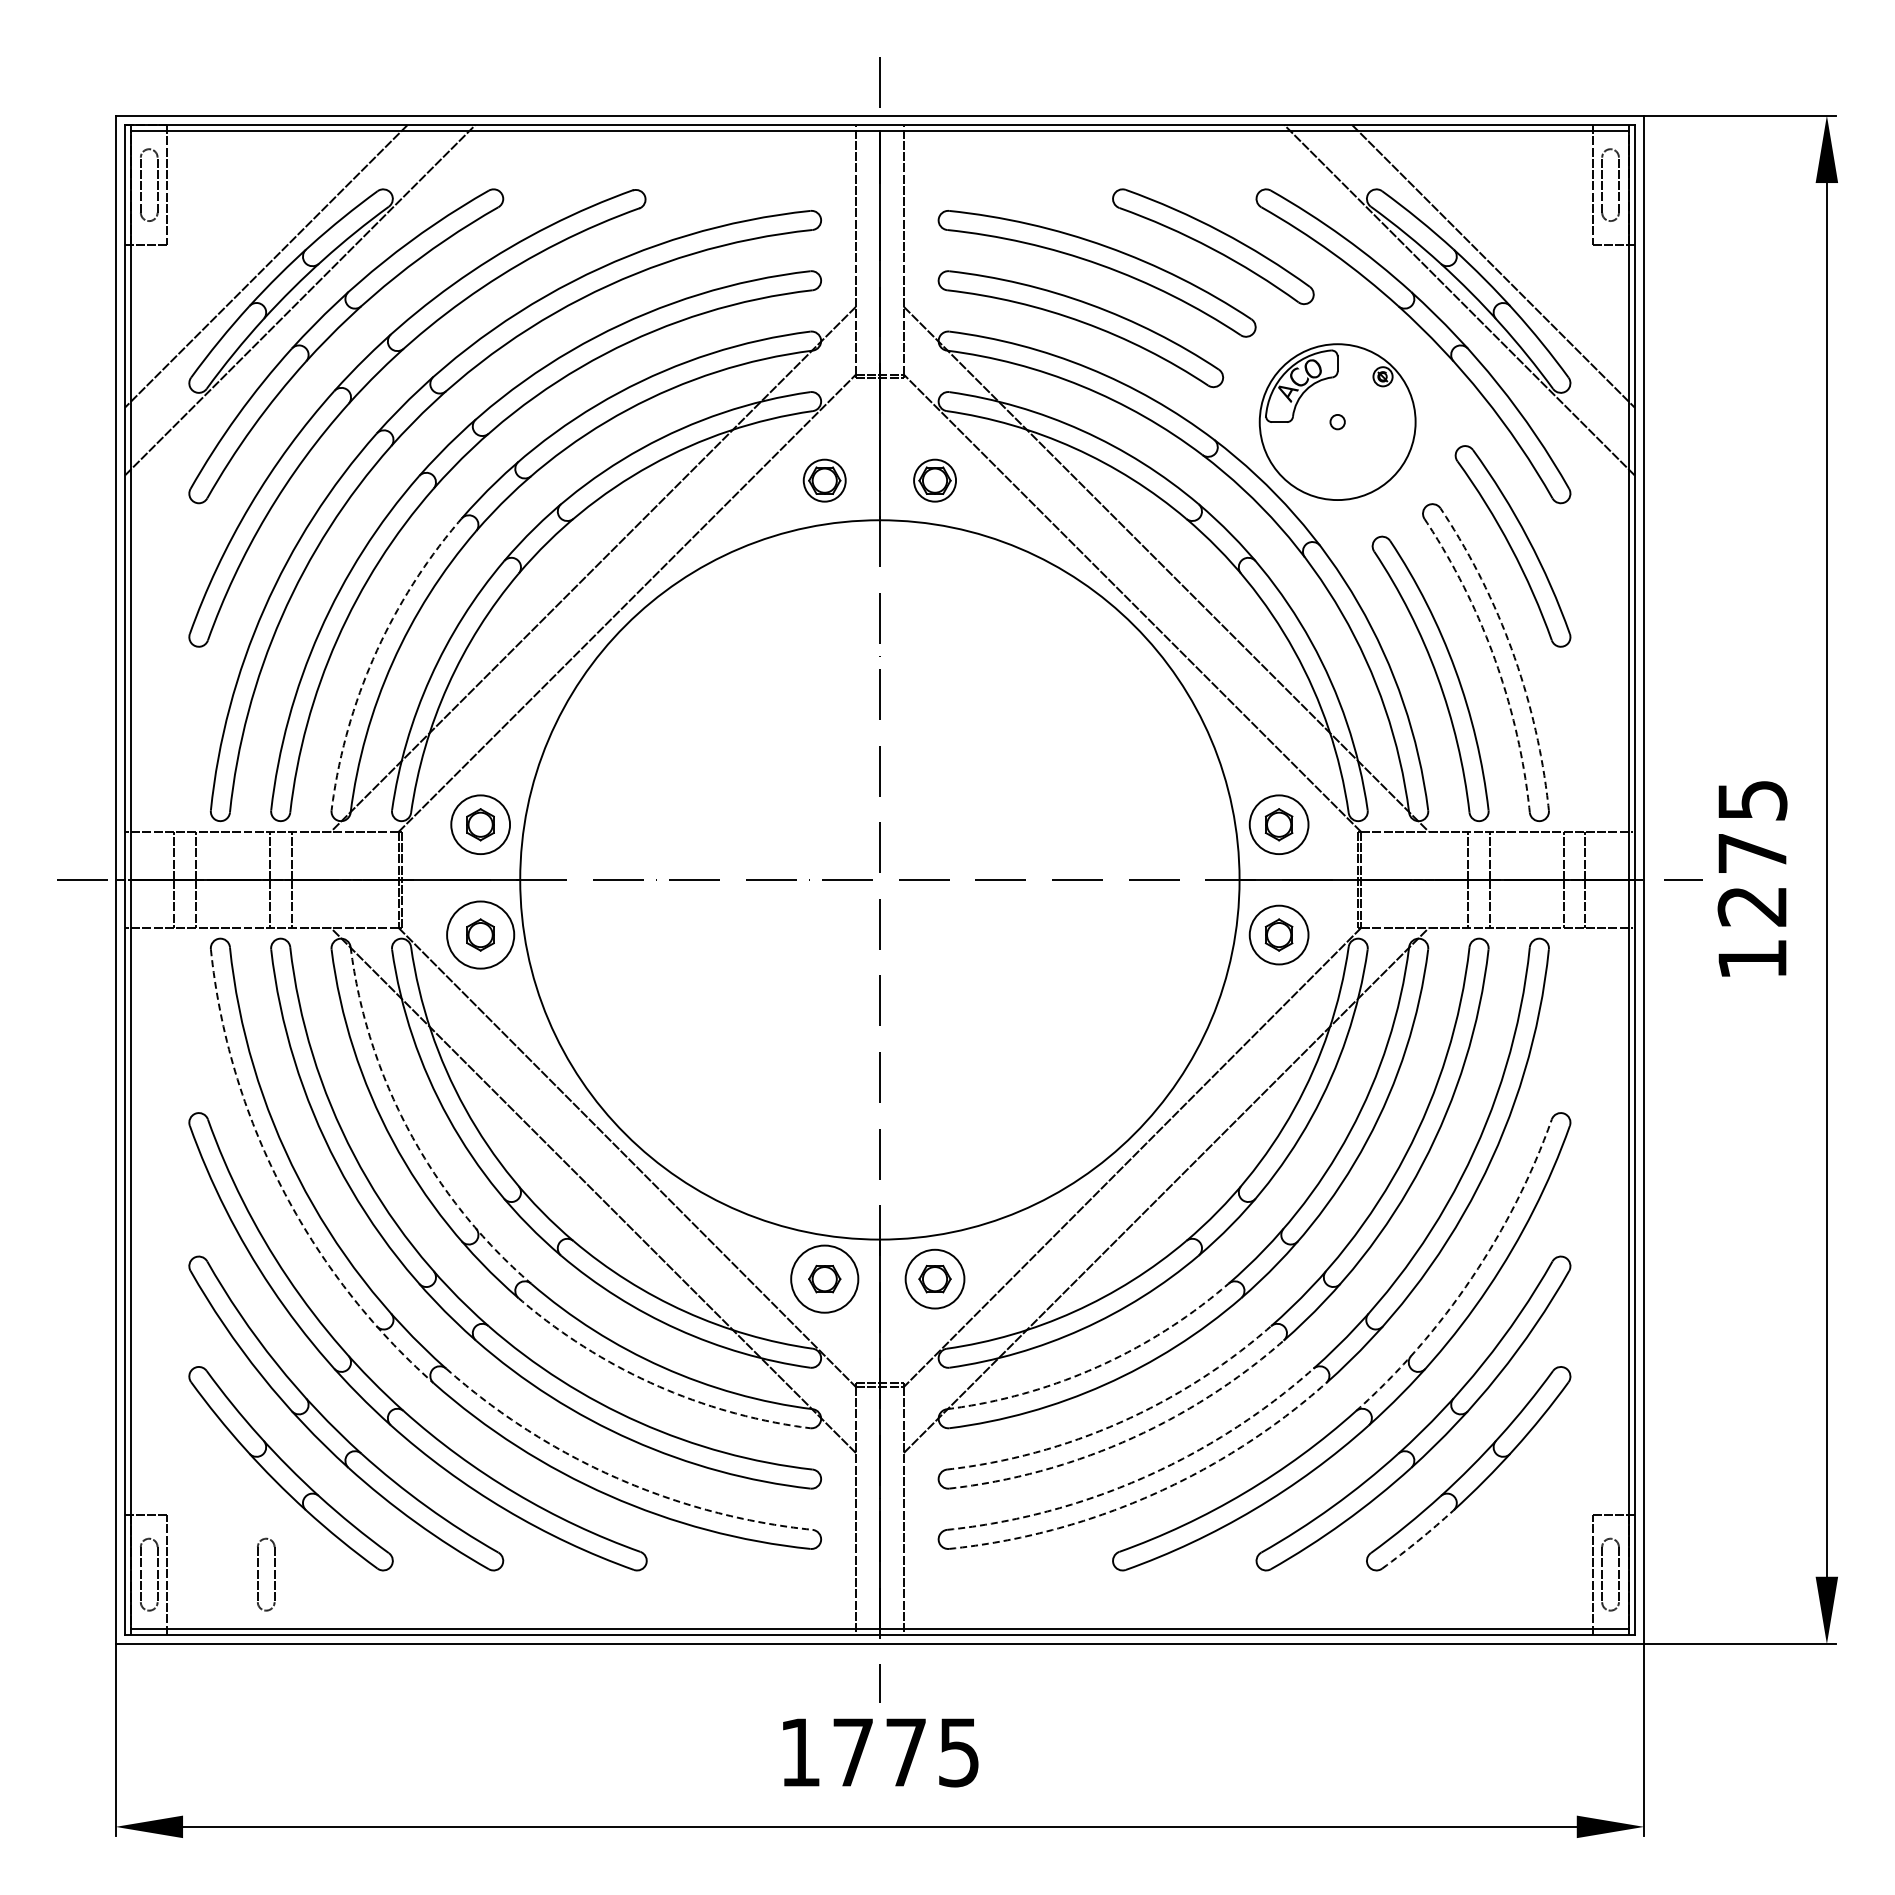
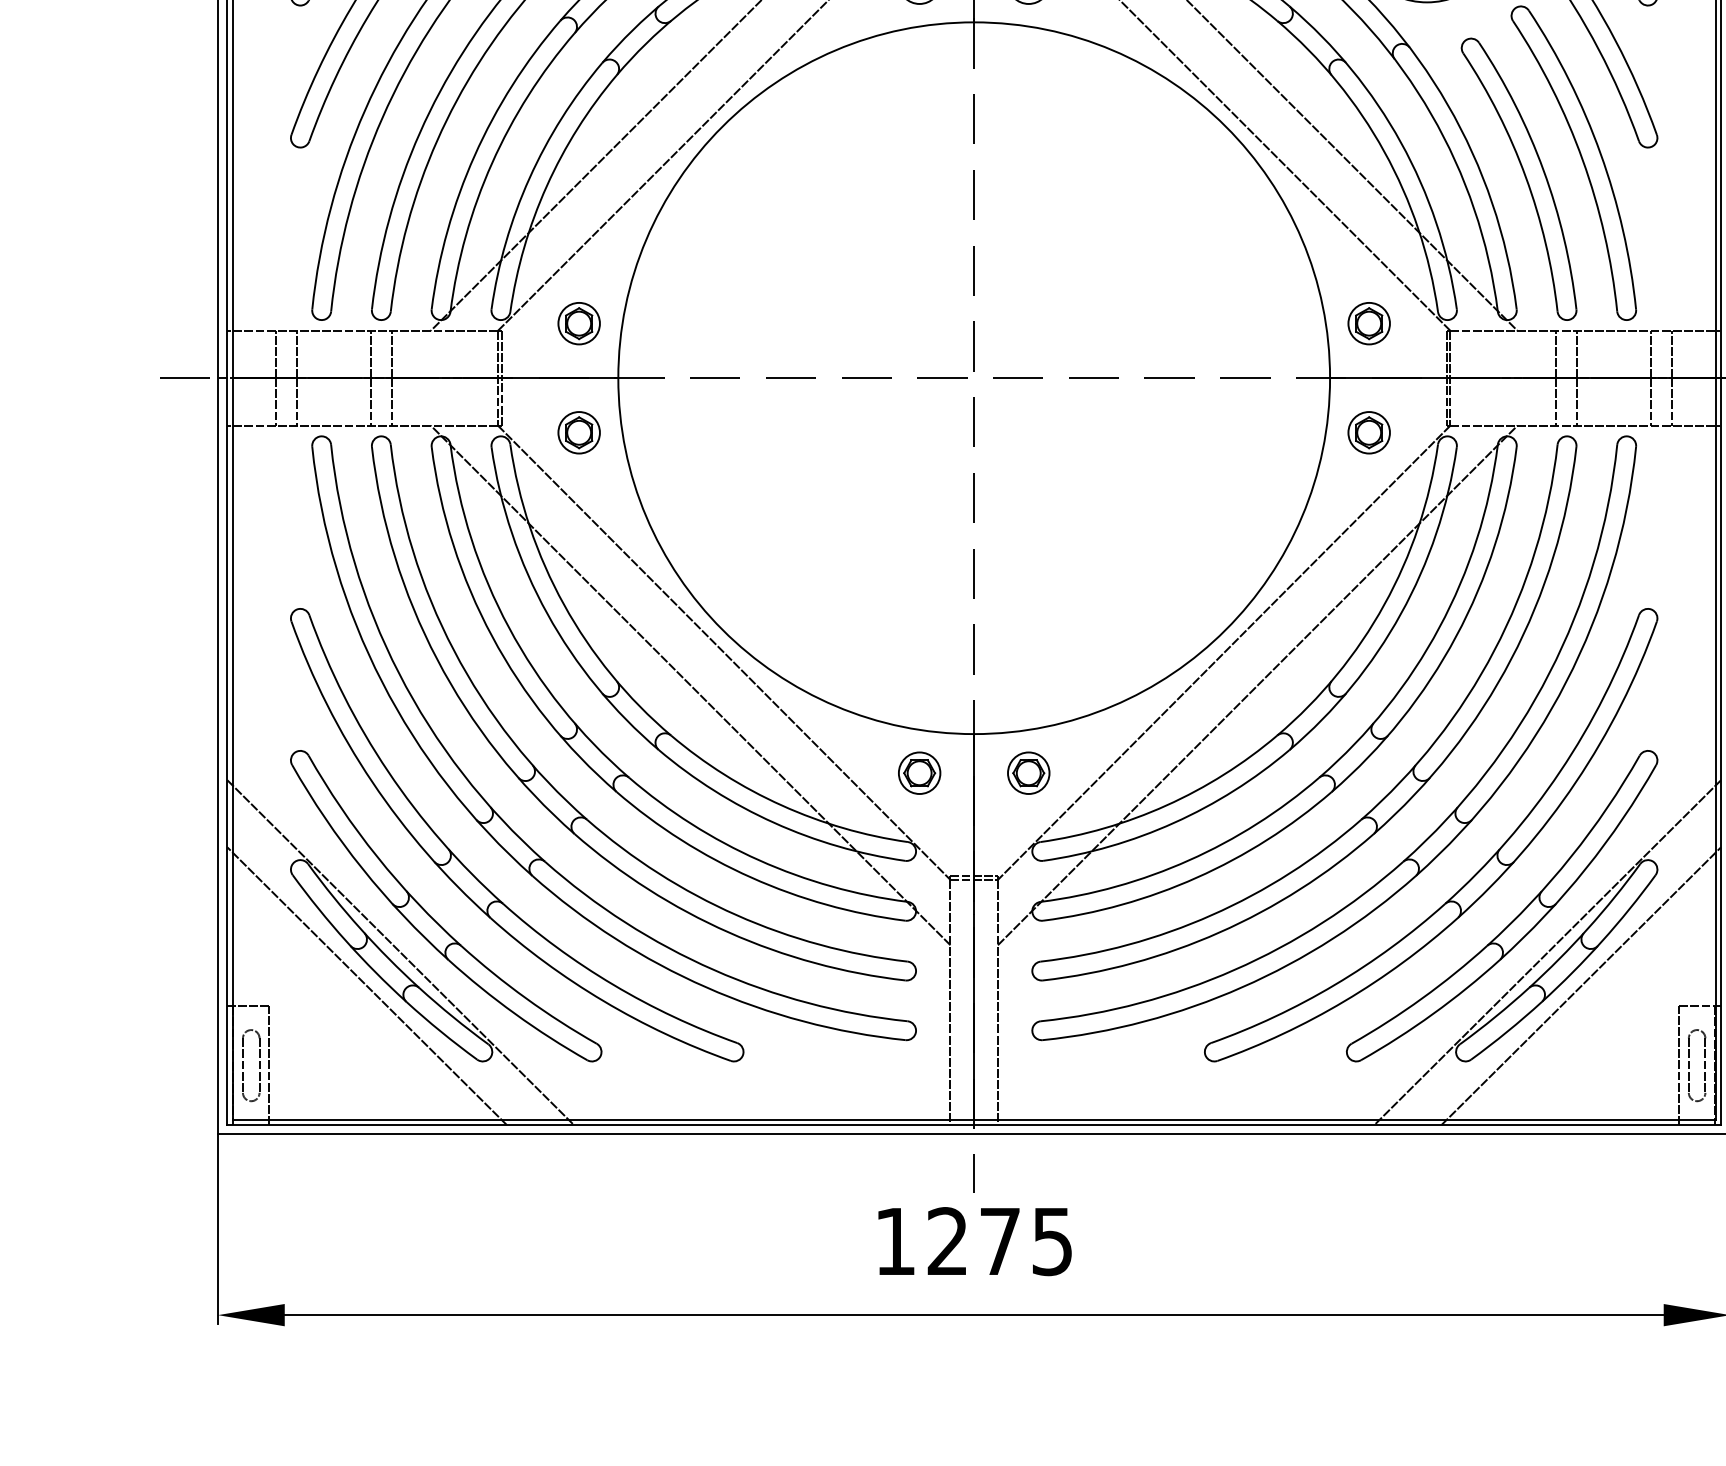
arc: (1513, 652) -> (1601, 153), dashed -> solid
arc: (375, 654) -> (475, 155), dashed -> solid
arc: (1494, 659) -> (1582, 160), dashed -> solid
circle: (480, 824) -> (579, 323), size x0.71
circle: (1279, 824) -> (1369, 323), size x0.71
circle: (480, 935) -> (579, 433), size x0.62
circle: (1279, 935) -> (1369, 433), size x0.71
arc: (409, 1132) -> (508, 628), dashed -> solid
arc: (281, 1187) -> (382, 682), dashed -> solid
arc: (1472, 1277) -> (1560, 771), dashed -> solid
circle: (824, 1279) -> (919, 773), size x0.62
circle: (935, 1279) -> (1029, 773), size x0.71
arc: (1097, 1367) -> (1189, 860), dashed -> solid
arc: (654, 1384) -> (751, 877), dashed -> solid
arc: (1120, 1422) -> (1212, 915), dashed -> solid
arc: (1127, 1440) -> (1219, 932), dashed -> solid
line: (300, 1460) -> (400, 952), added
line: (1459, 1460) -> (1547, 952), added
arc: (616, 1478) -> (713, 970), dashed -> solid
arc: (1143, 1478) -> (1235, 970), dashed -> solid
line: (266, 1494) -> (367, 986), added
line: (1493, 1494) -> (1581, 986), added
arc: (1150, 1495) -> (1241, 987), dashed -> solid
arc: (1418, 1540) -> (1507, 1031), dashed -> solid
part: (258, 1574) -> (359, 1065), removed
text: (852, 1751) -> (947, 1240), 1775 -> 1275

